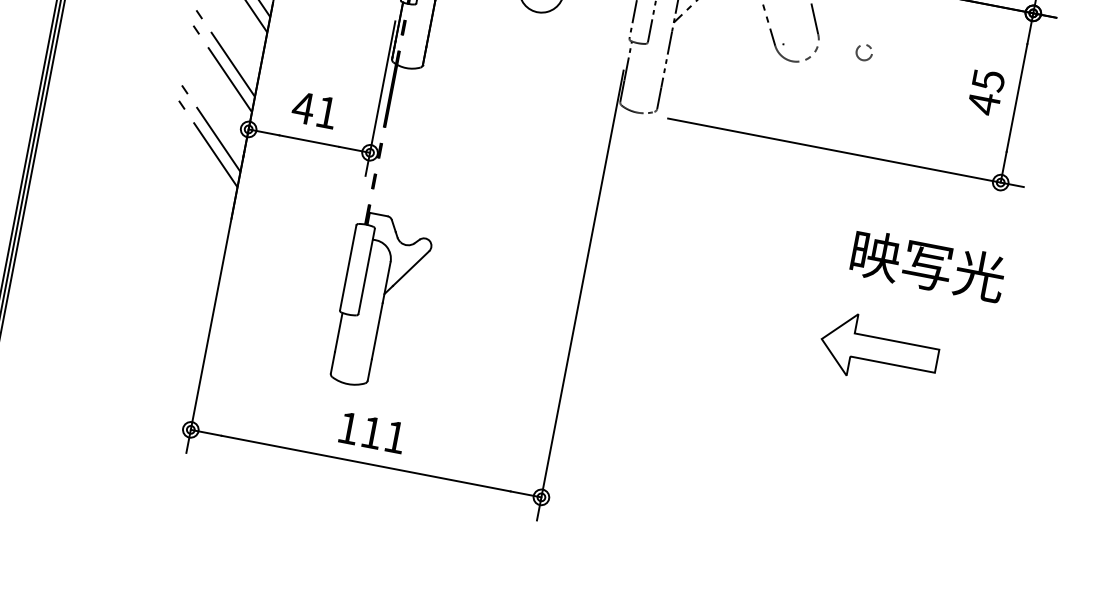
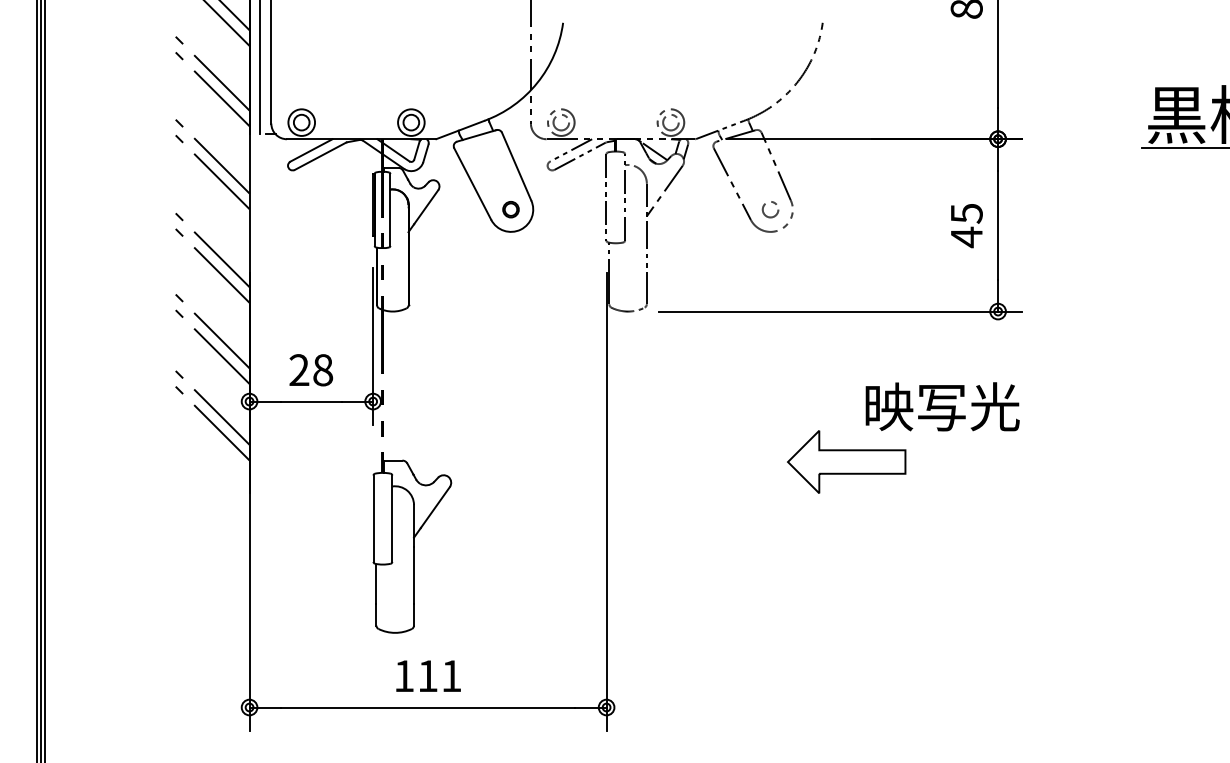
circle: (864, 52) -> (770, 209), moved
text: (314, 110) -> (310, 370), 41 -> 28
part: (879, 349) -> (846, 461), moved

